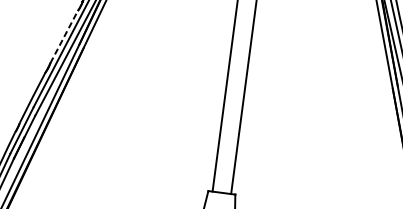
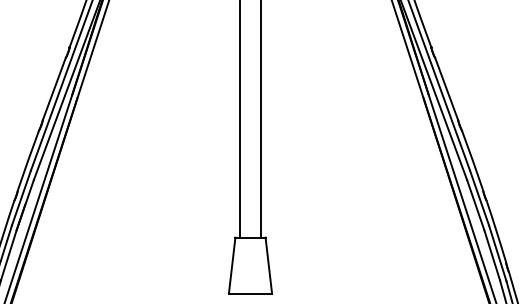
line: (64, 37) -> (54, 89), dashed -> solid

